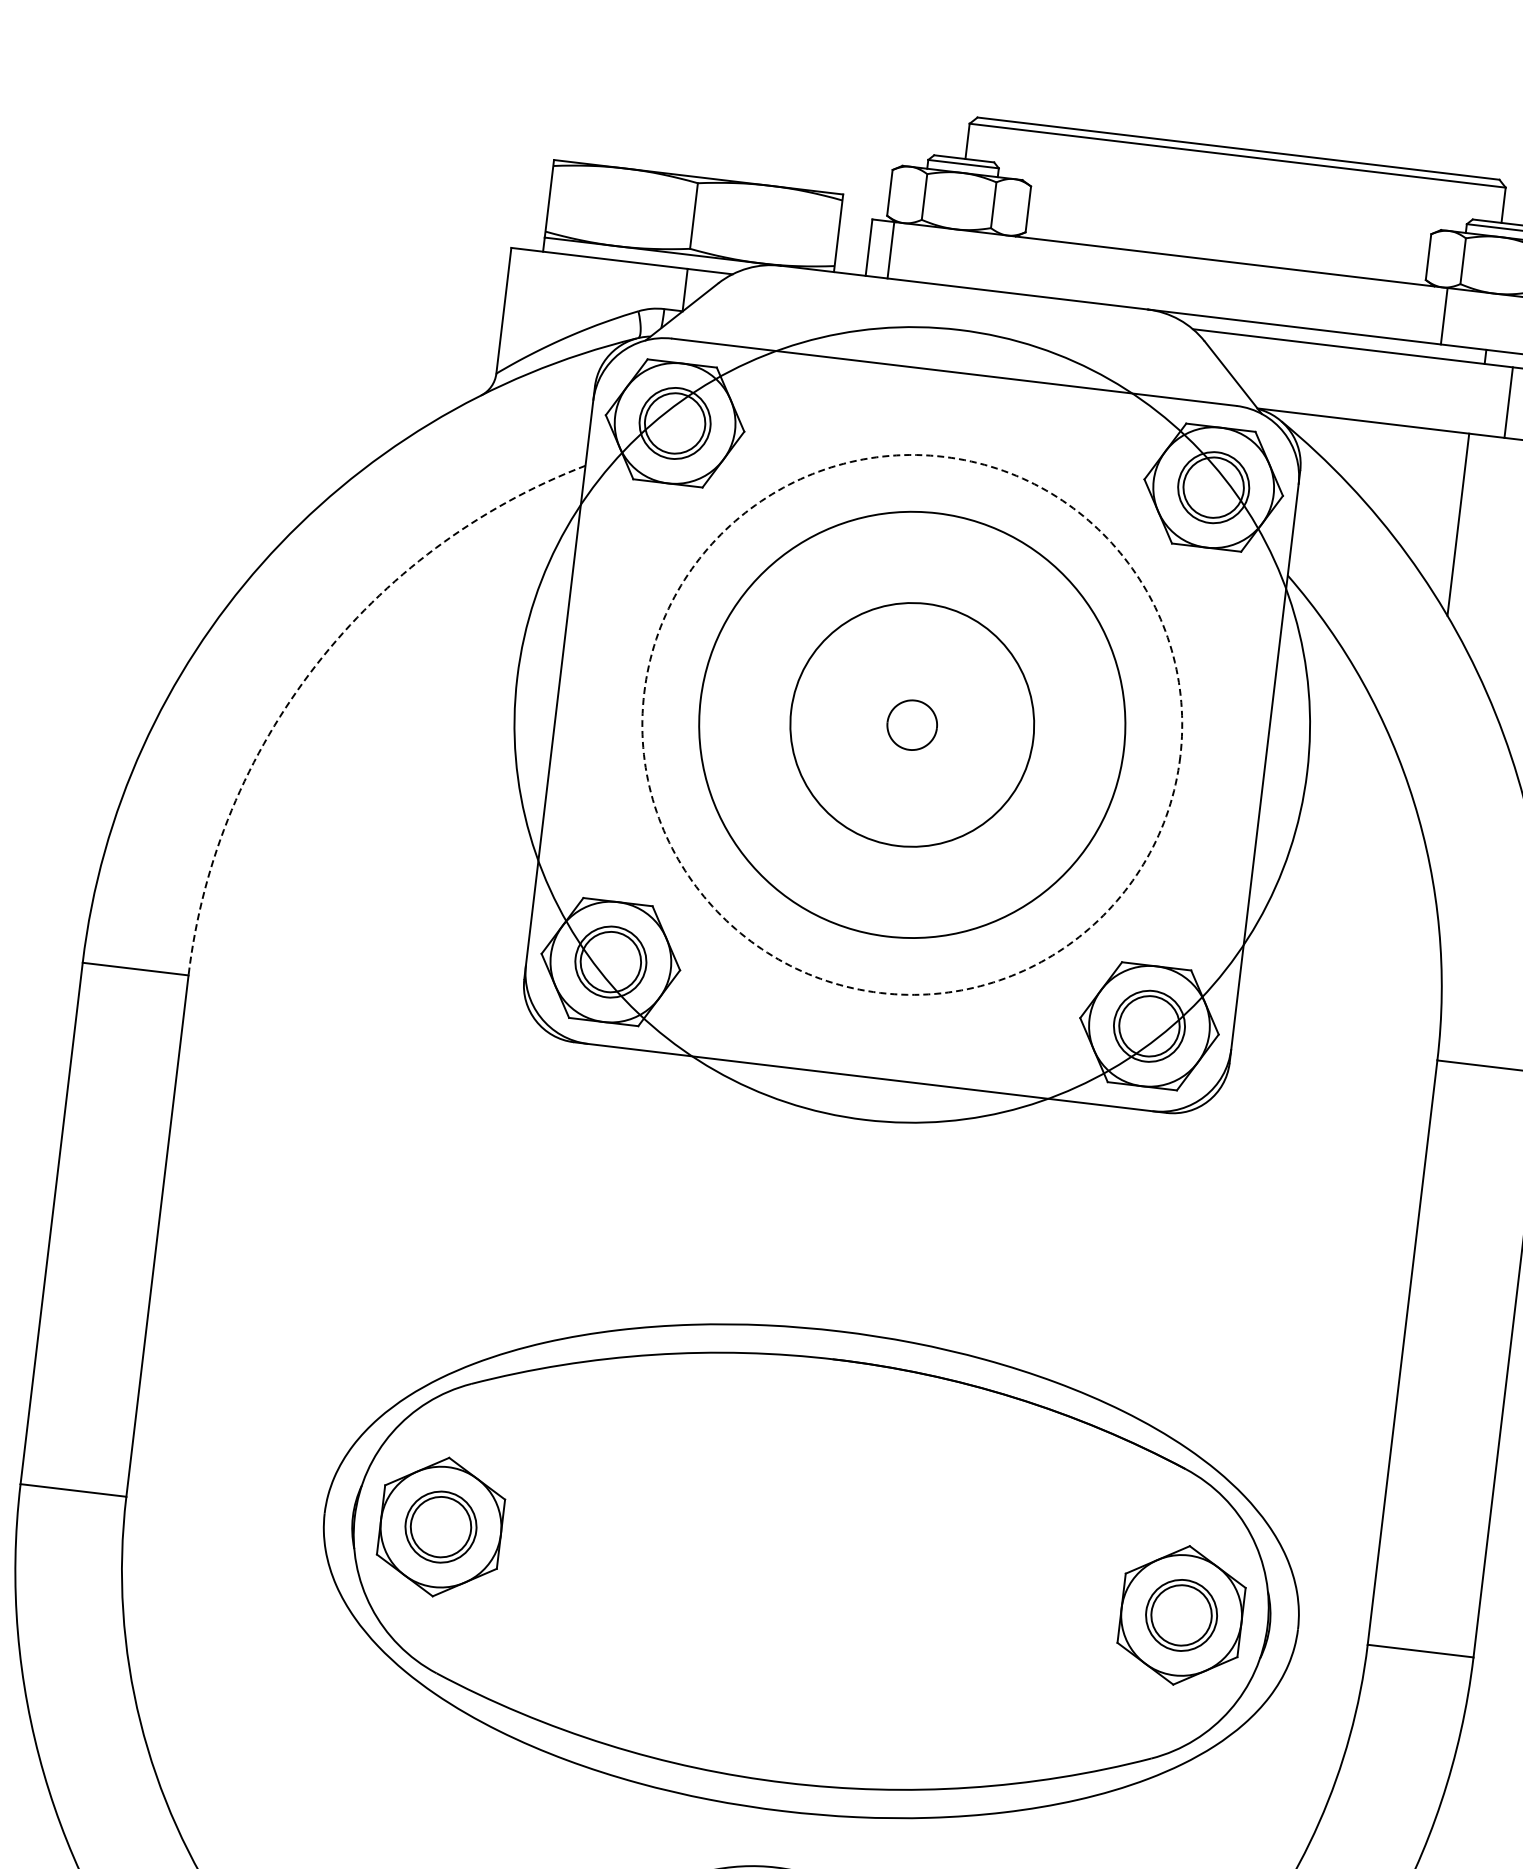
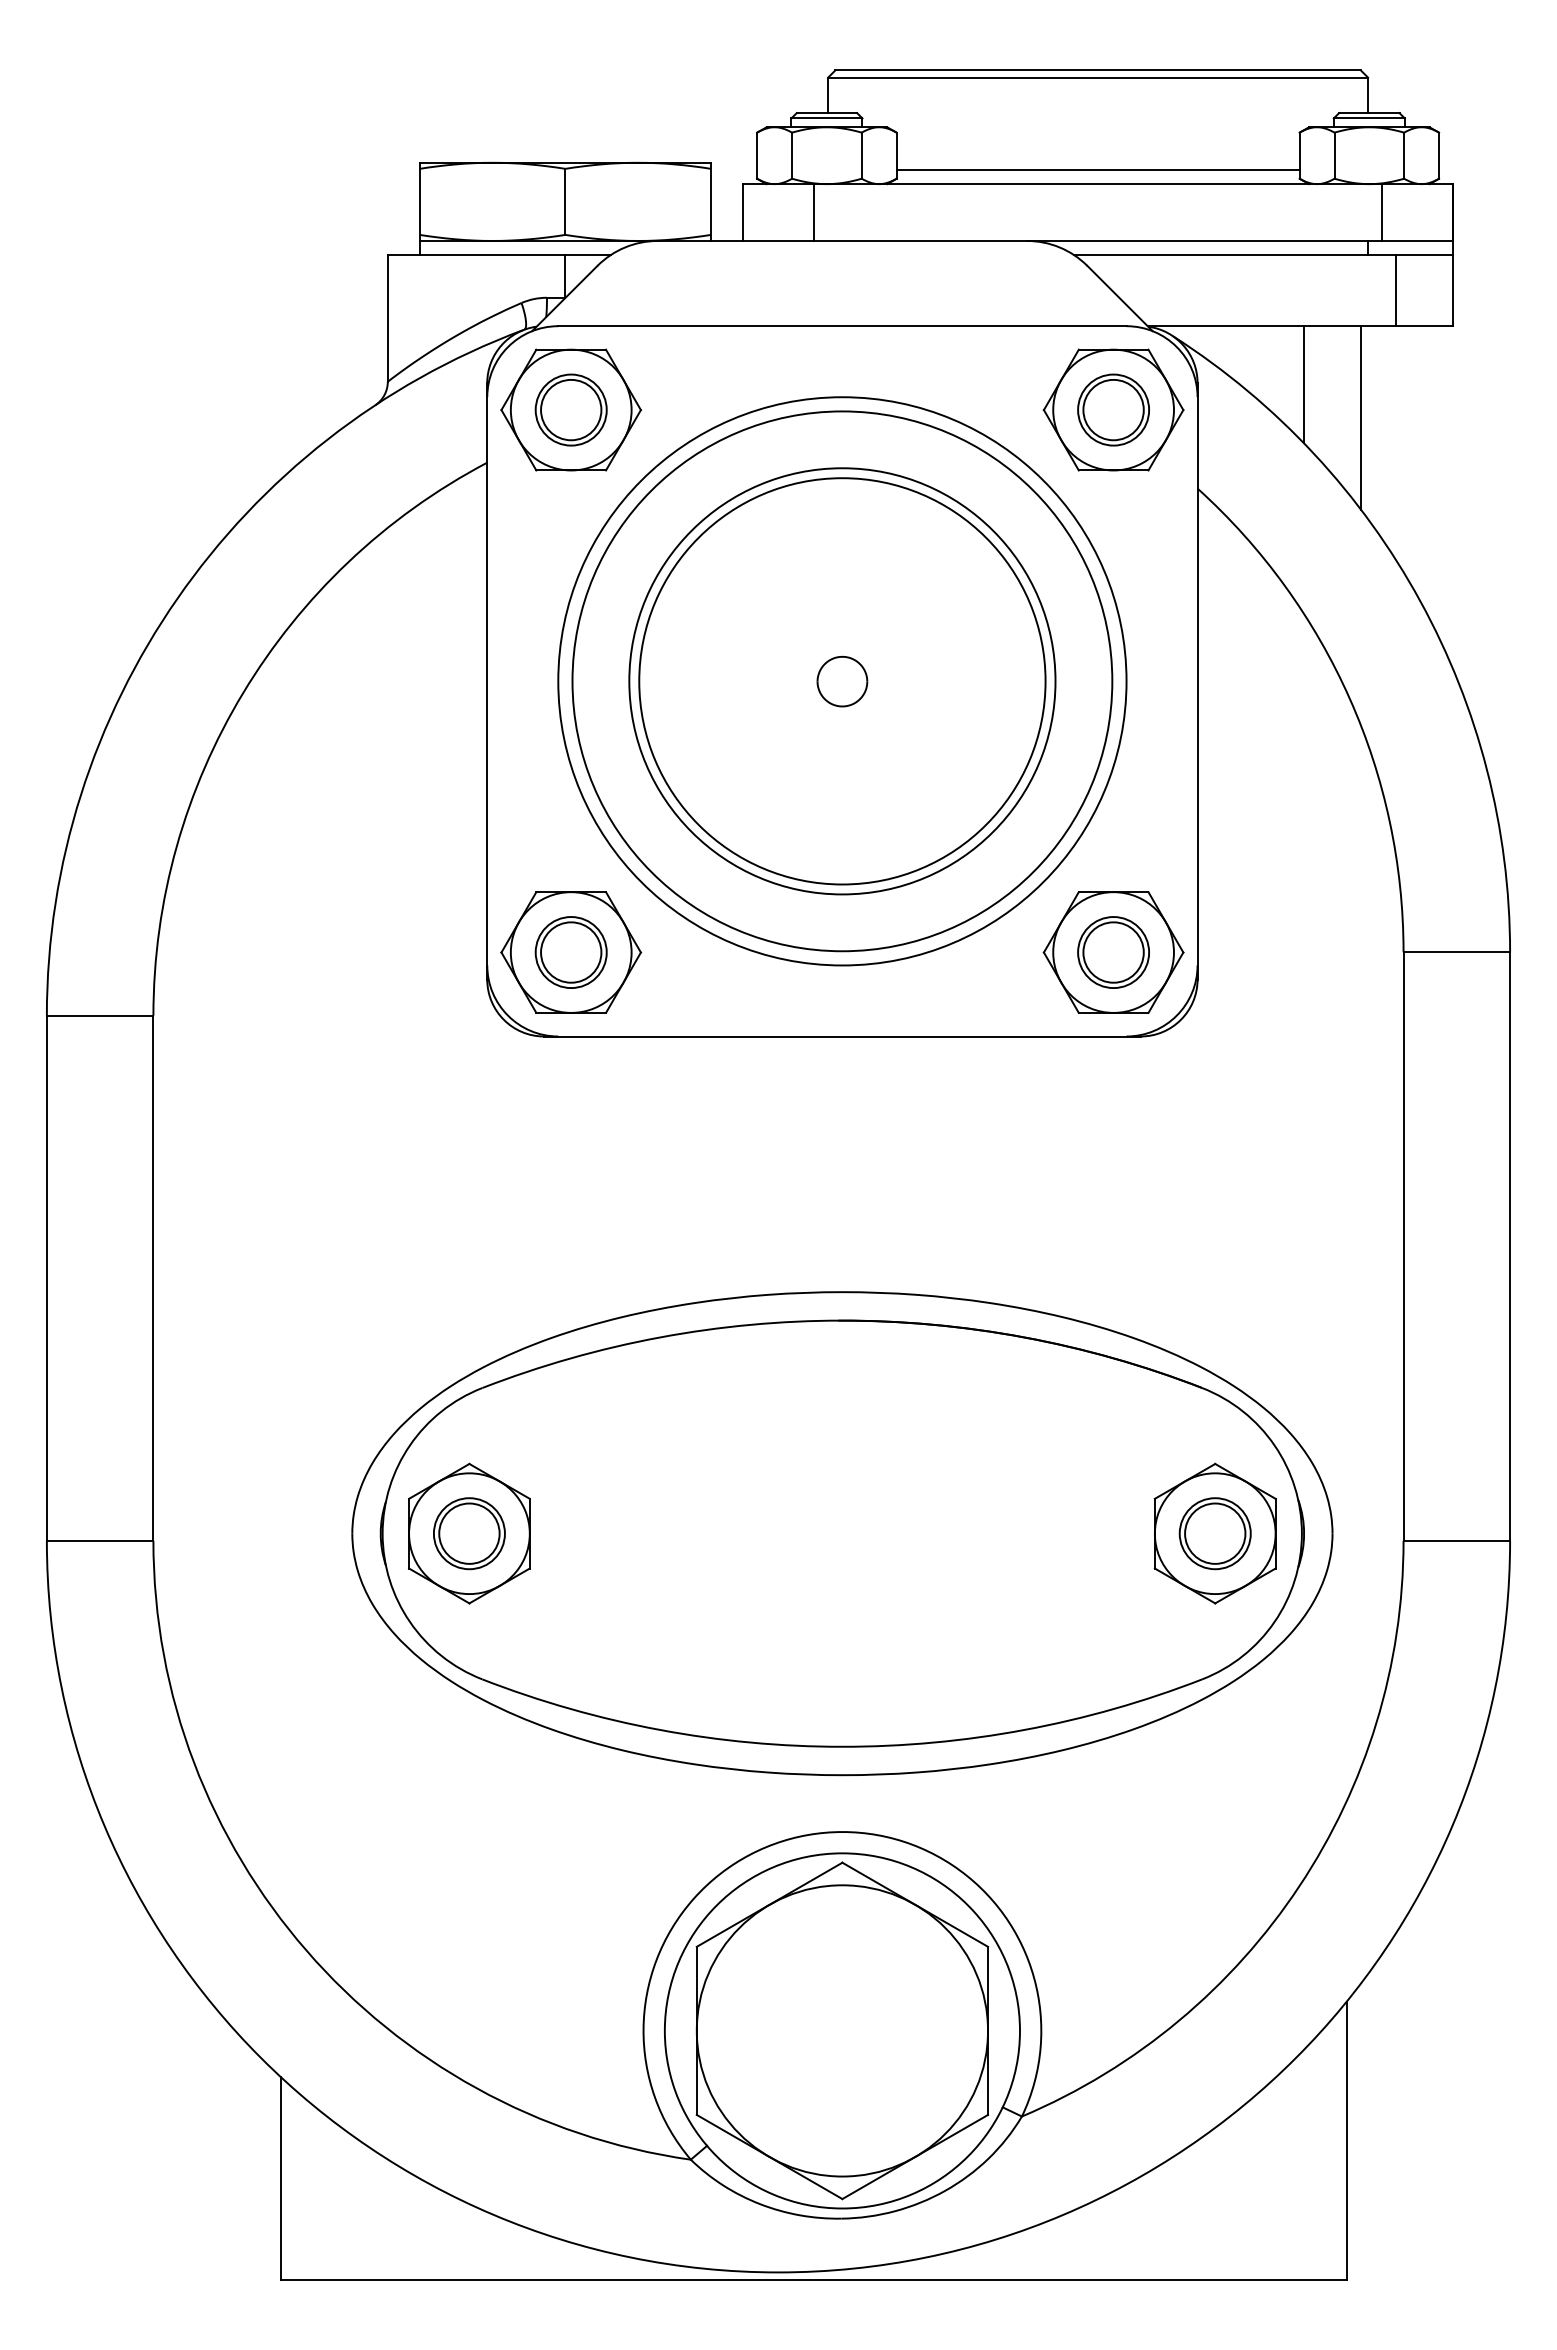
line: (1226, 246) -> (1097, 169), added
line: (891, 250) -> (814, 212), moved
line: (1444, 316) -> (1382, 212), moved
line: (1406, 484) -> (1304, 384), added
arc: (316, 665) -> (243, 692), dashed -> solid
circle: (912, 725) -> (842, 681), dashed -> solid
circle: (912, 725) -> (842, 681), size x0.71
circle: (912, 725) -> (842, 681), size x1.67

